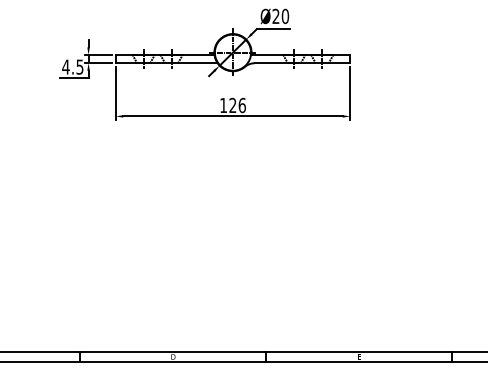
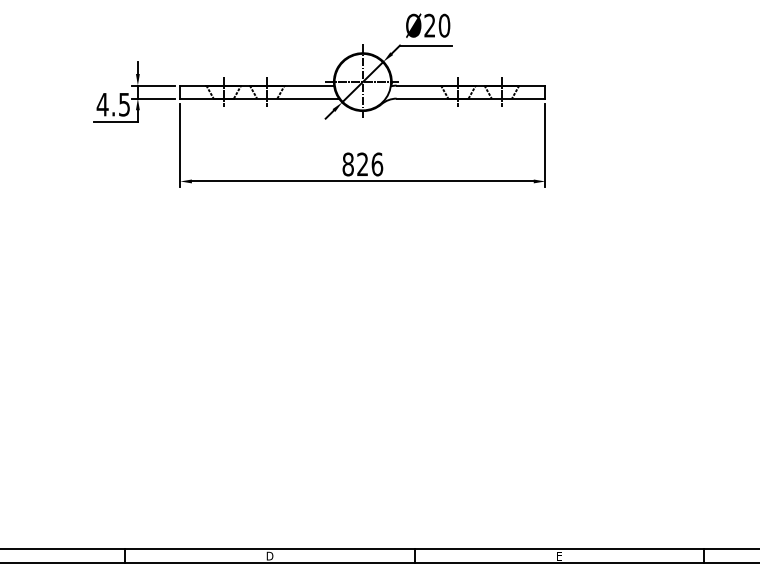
text: (223, 105) -> (348, 164), 126 -> 826

